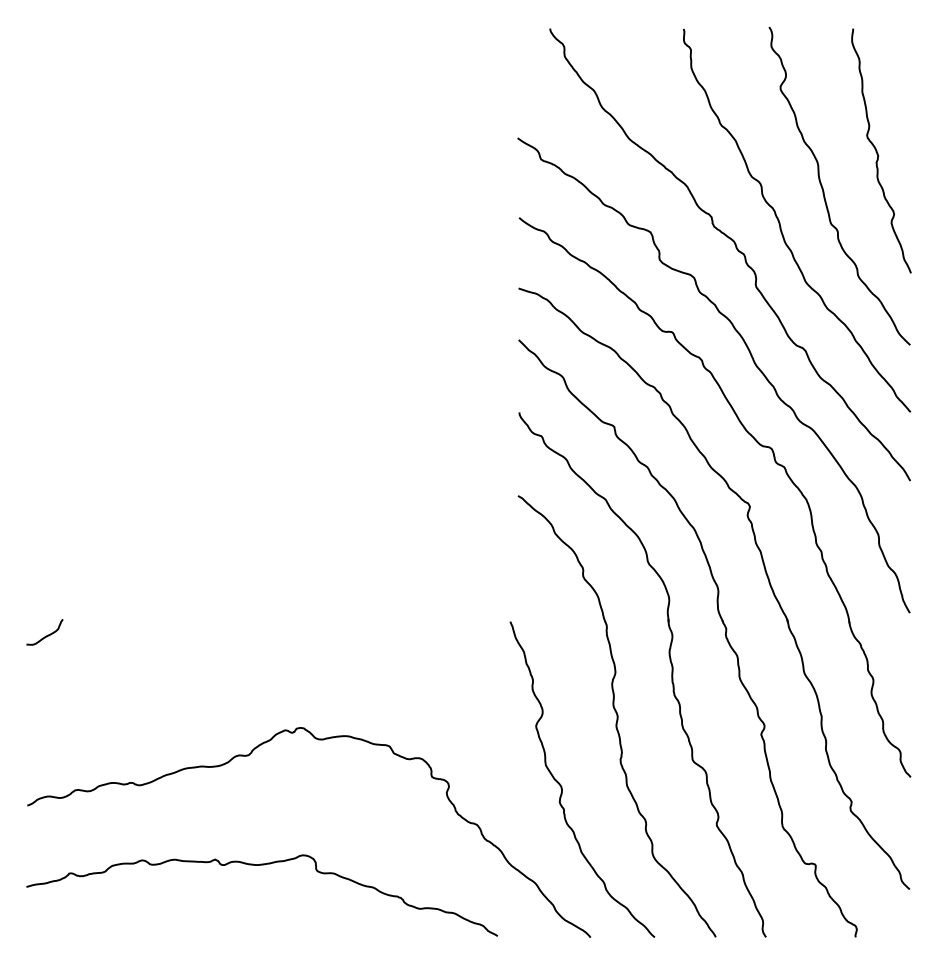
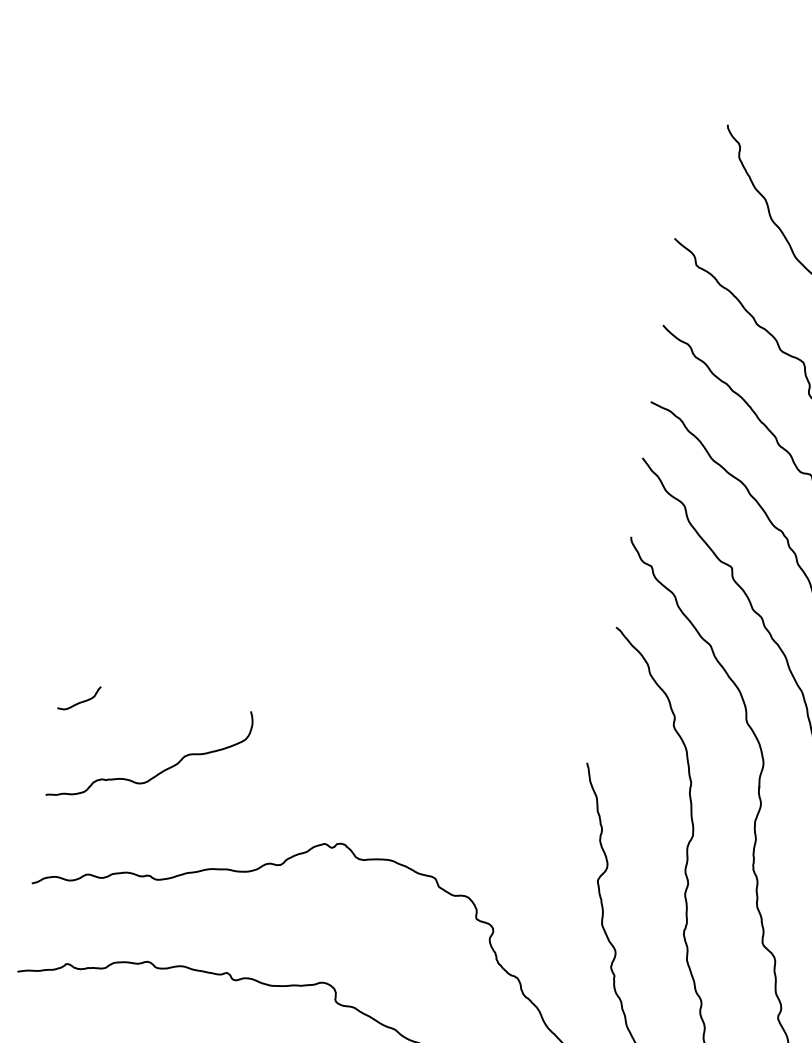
curve: (125, 689) -> (157, 773), added

